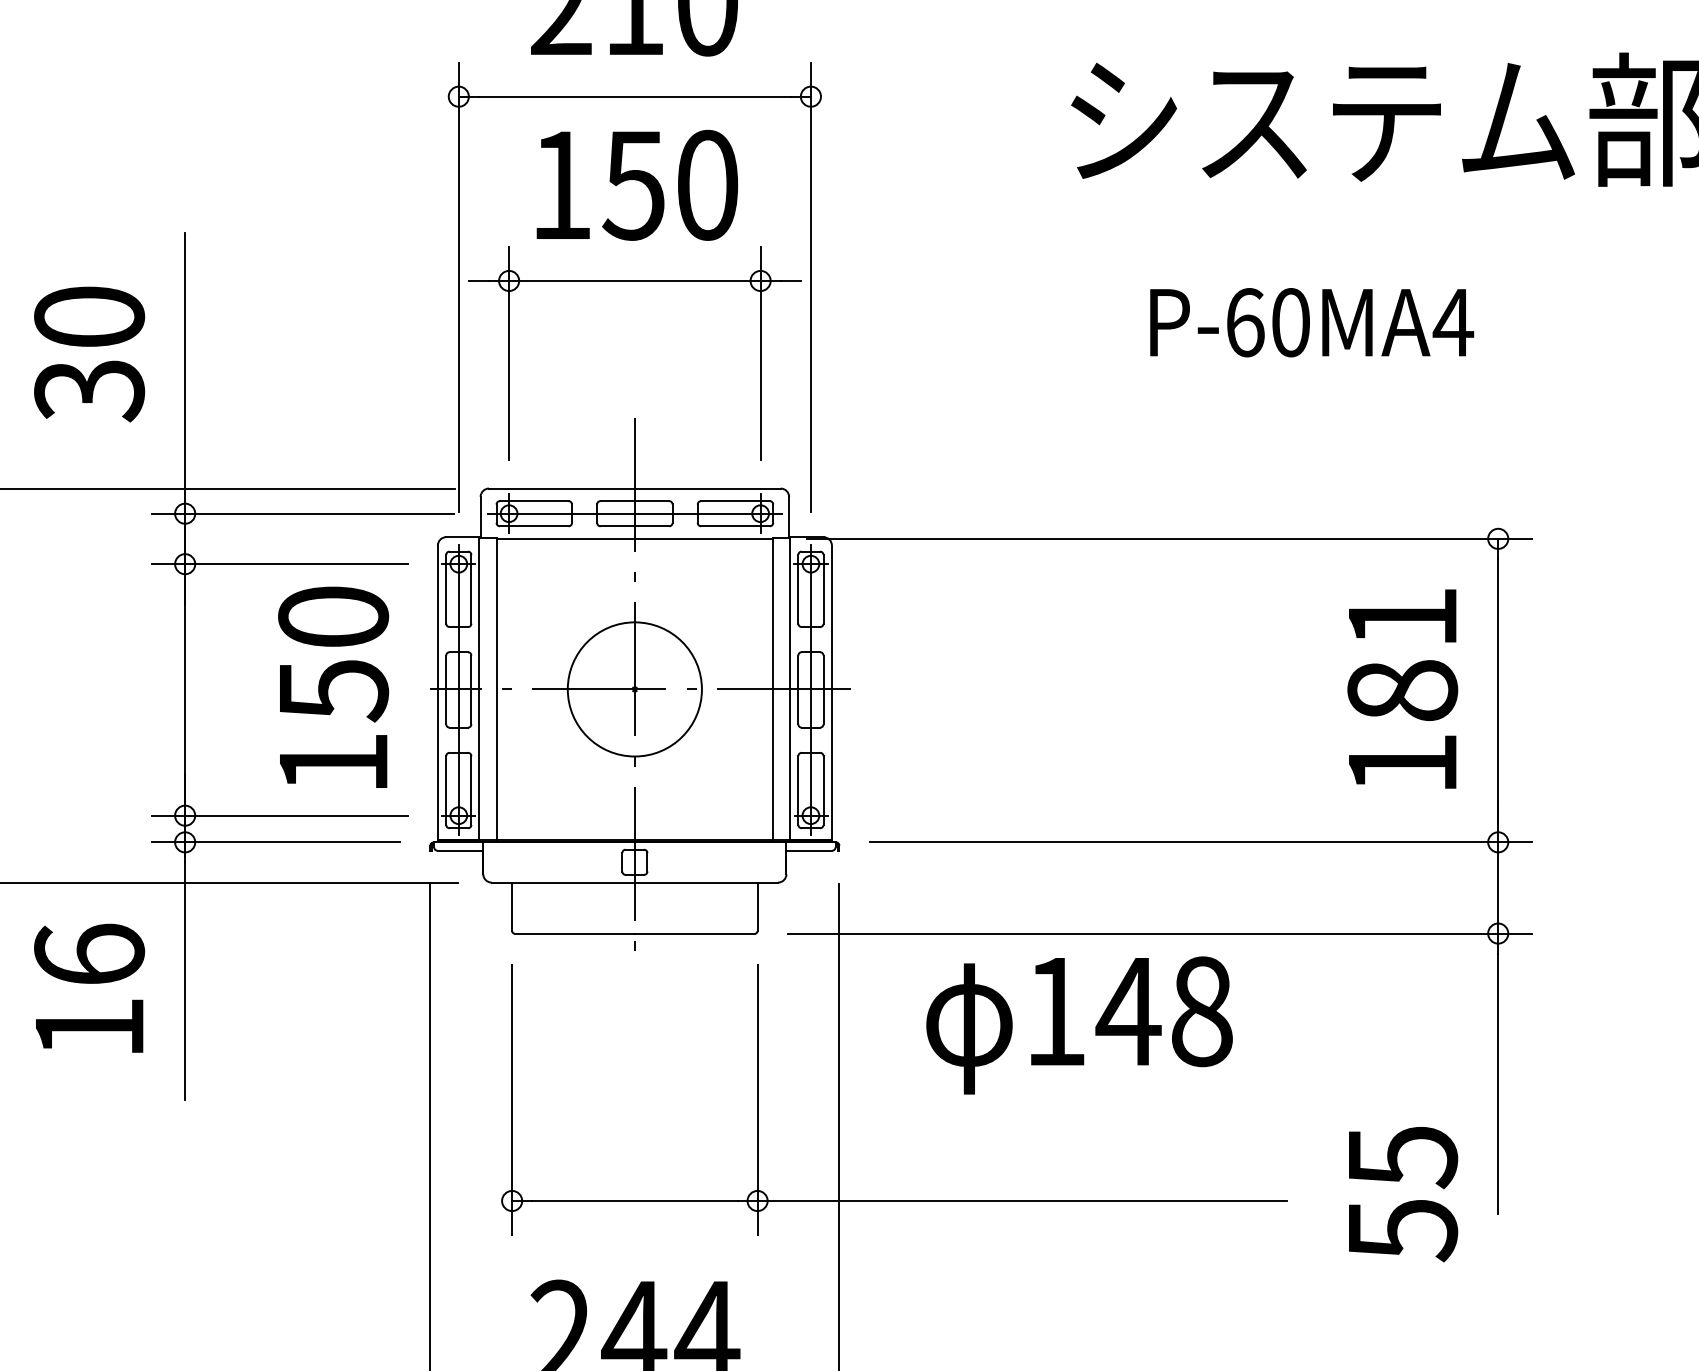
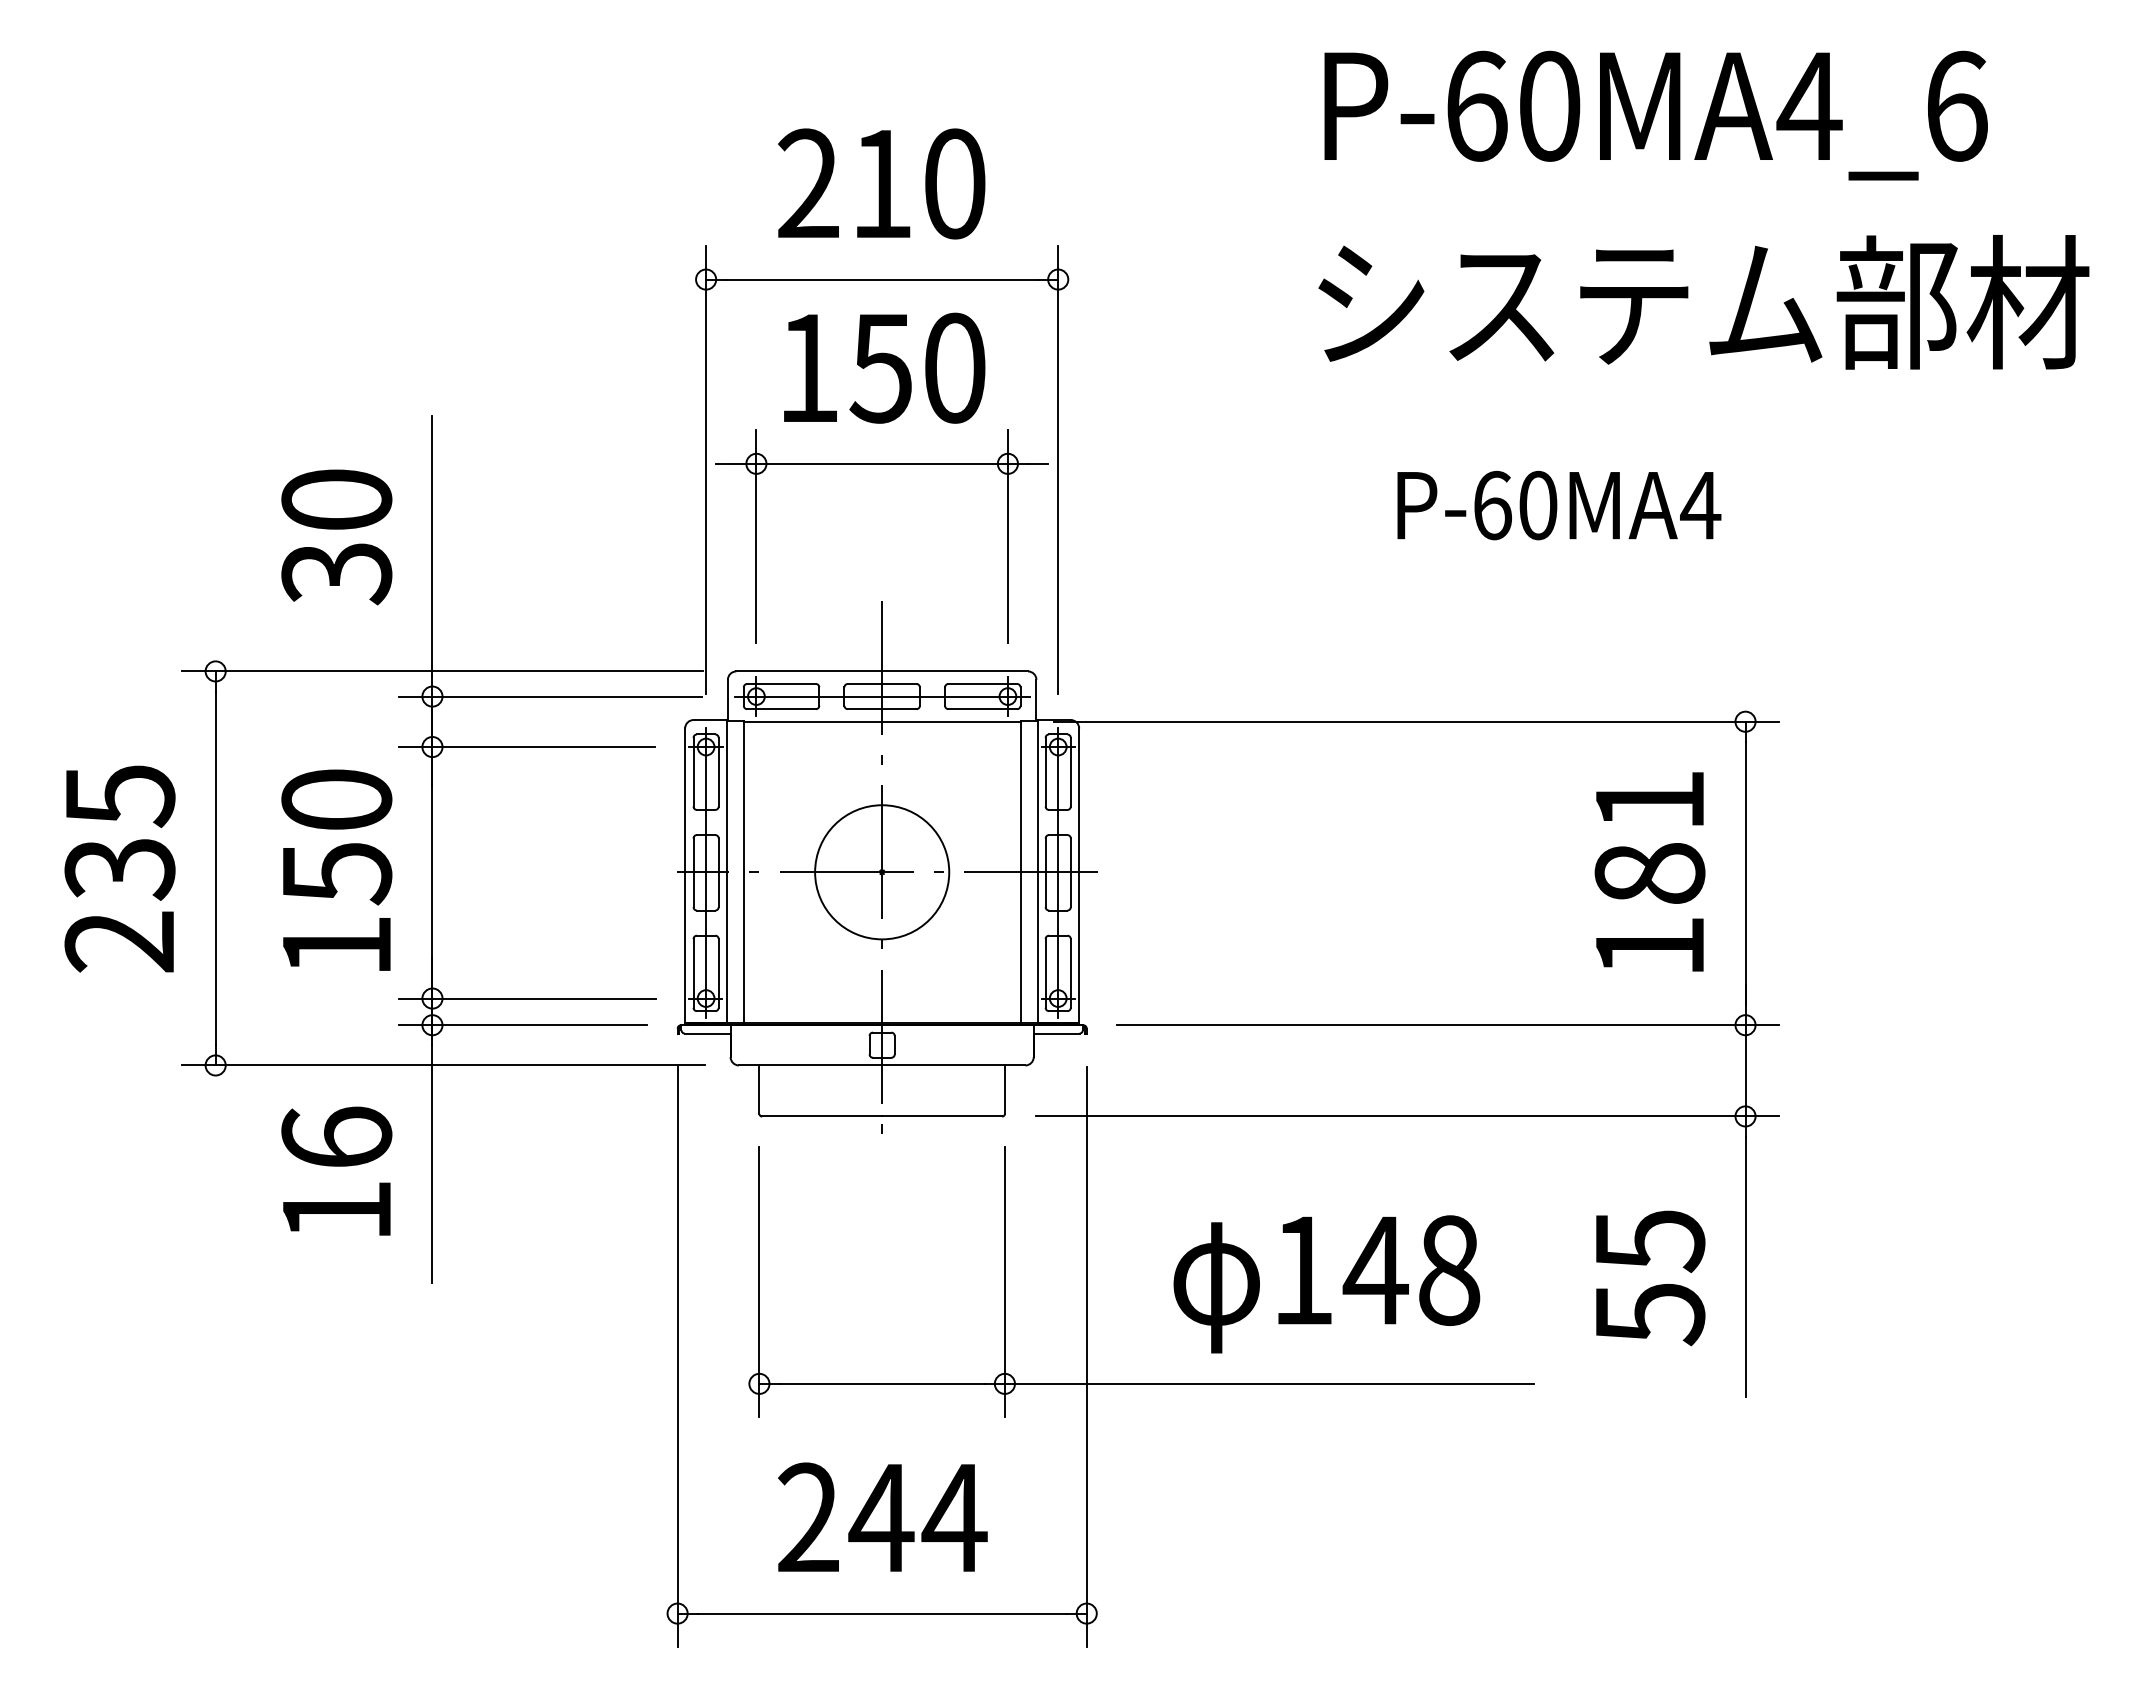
text: (333, 686) -> (336, 869), moved
text: (1079, 1025) -> (1326, 1284), moved
text: (1403, 1194) -> (1650, 1278), moved

